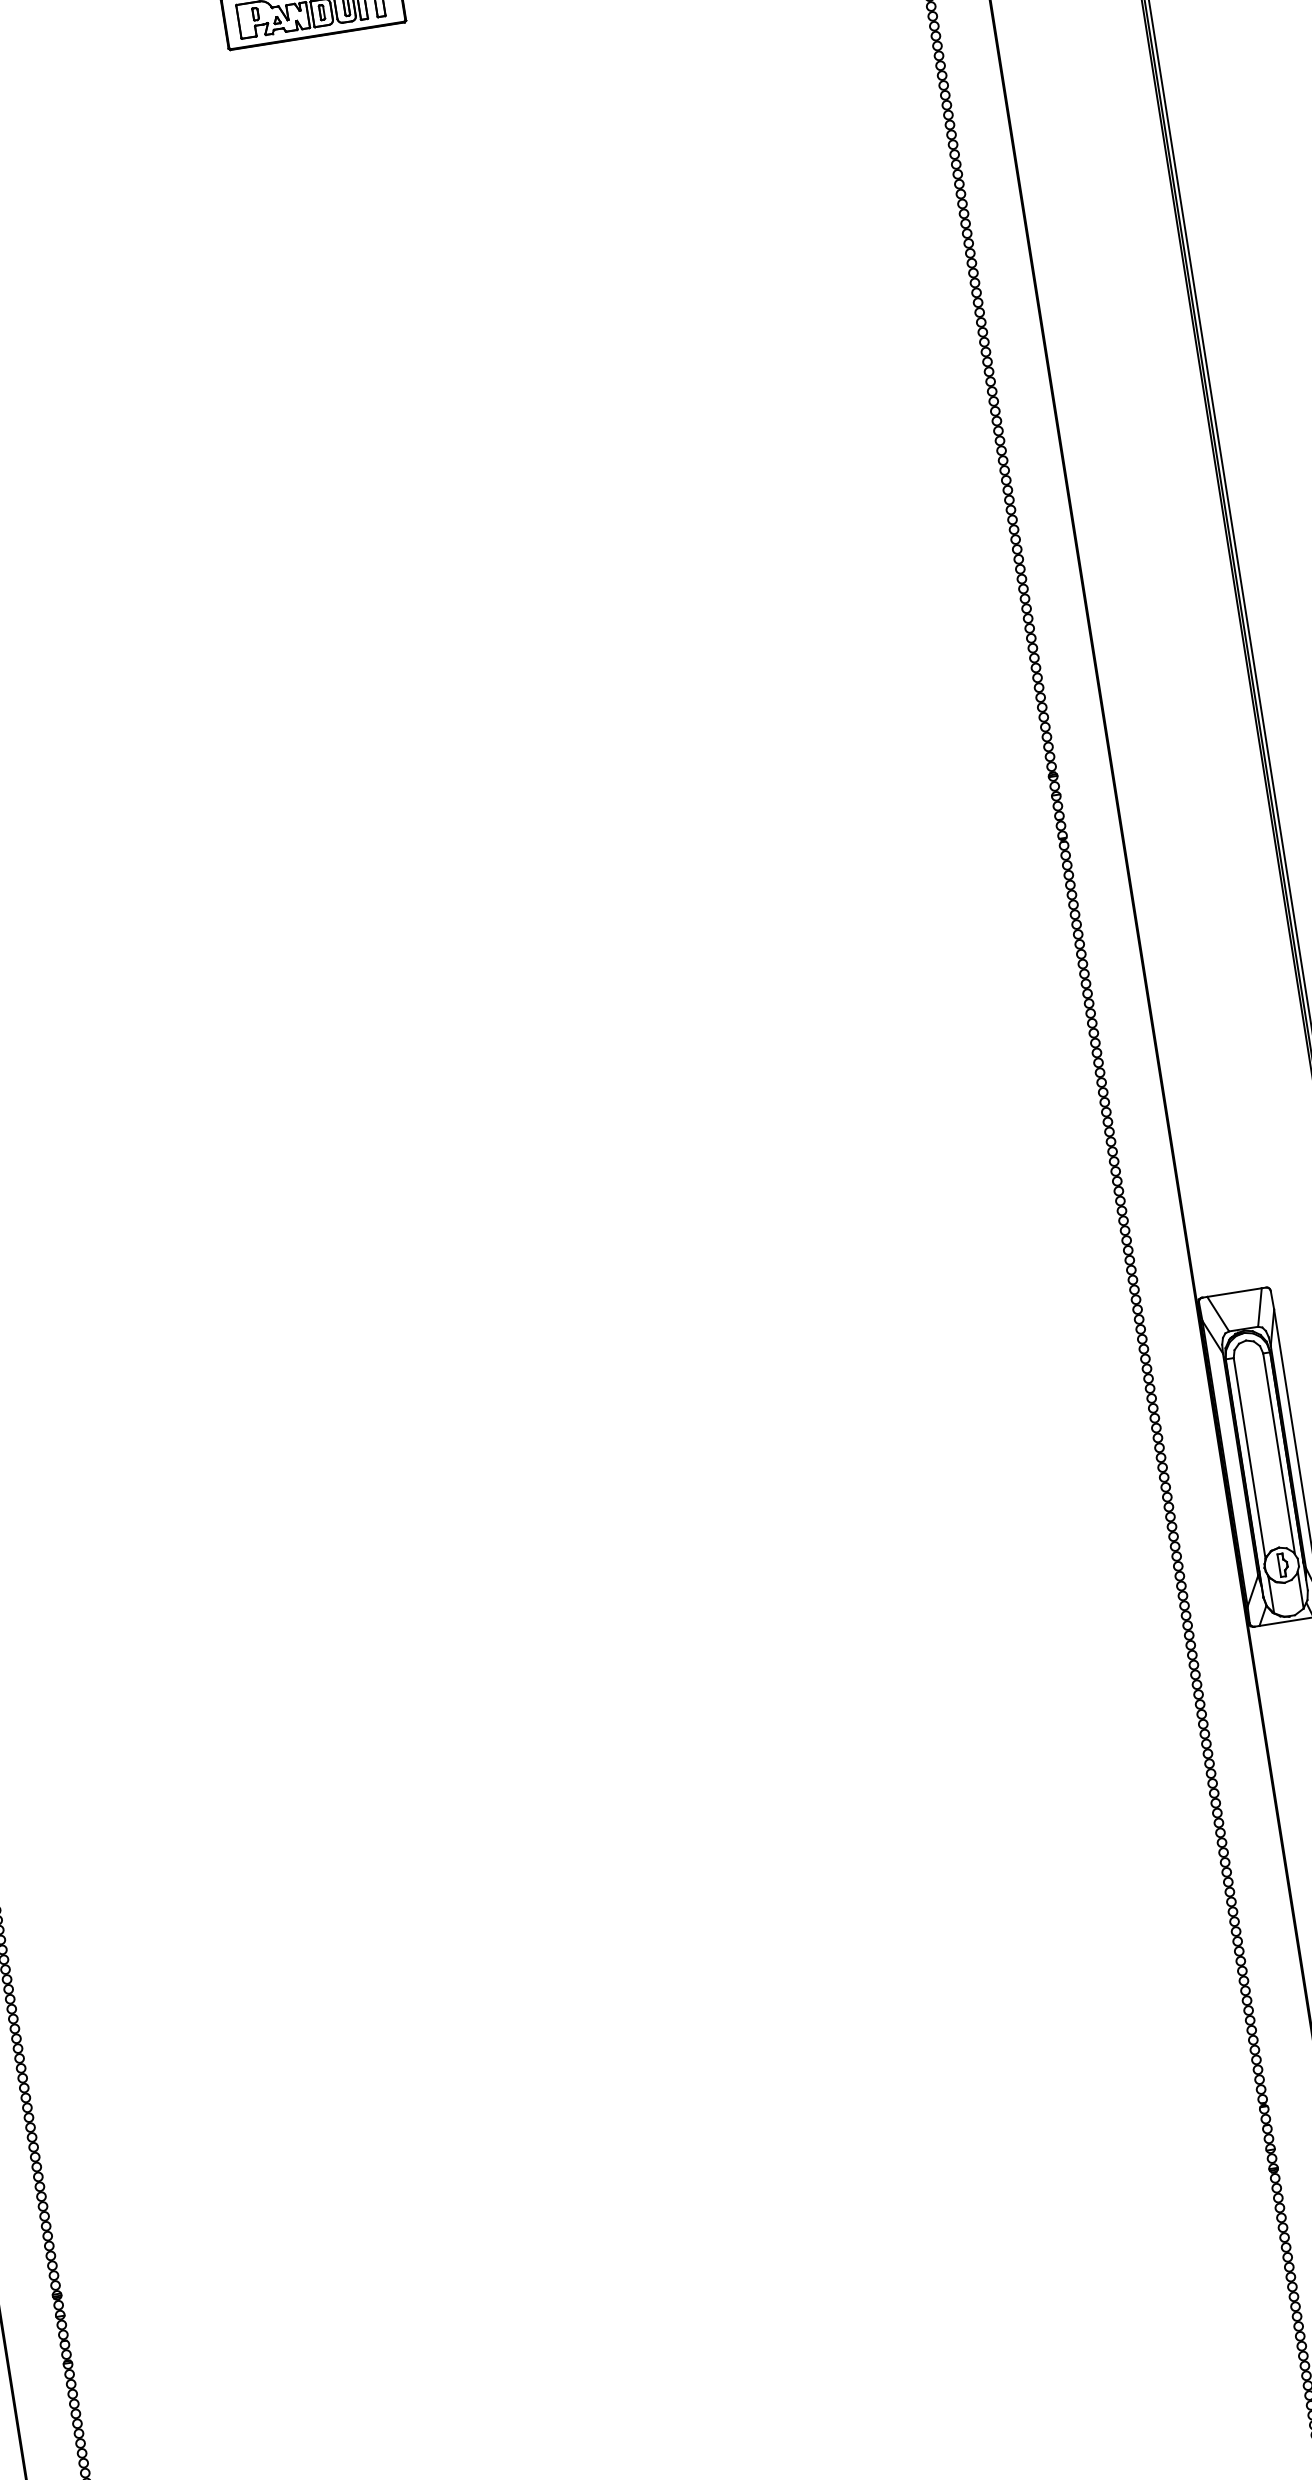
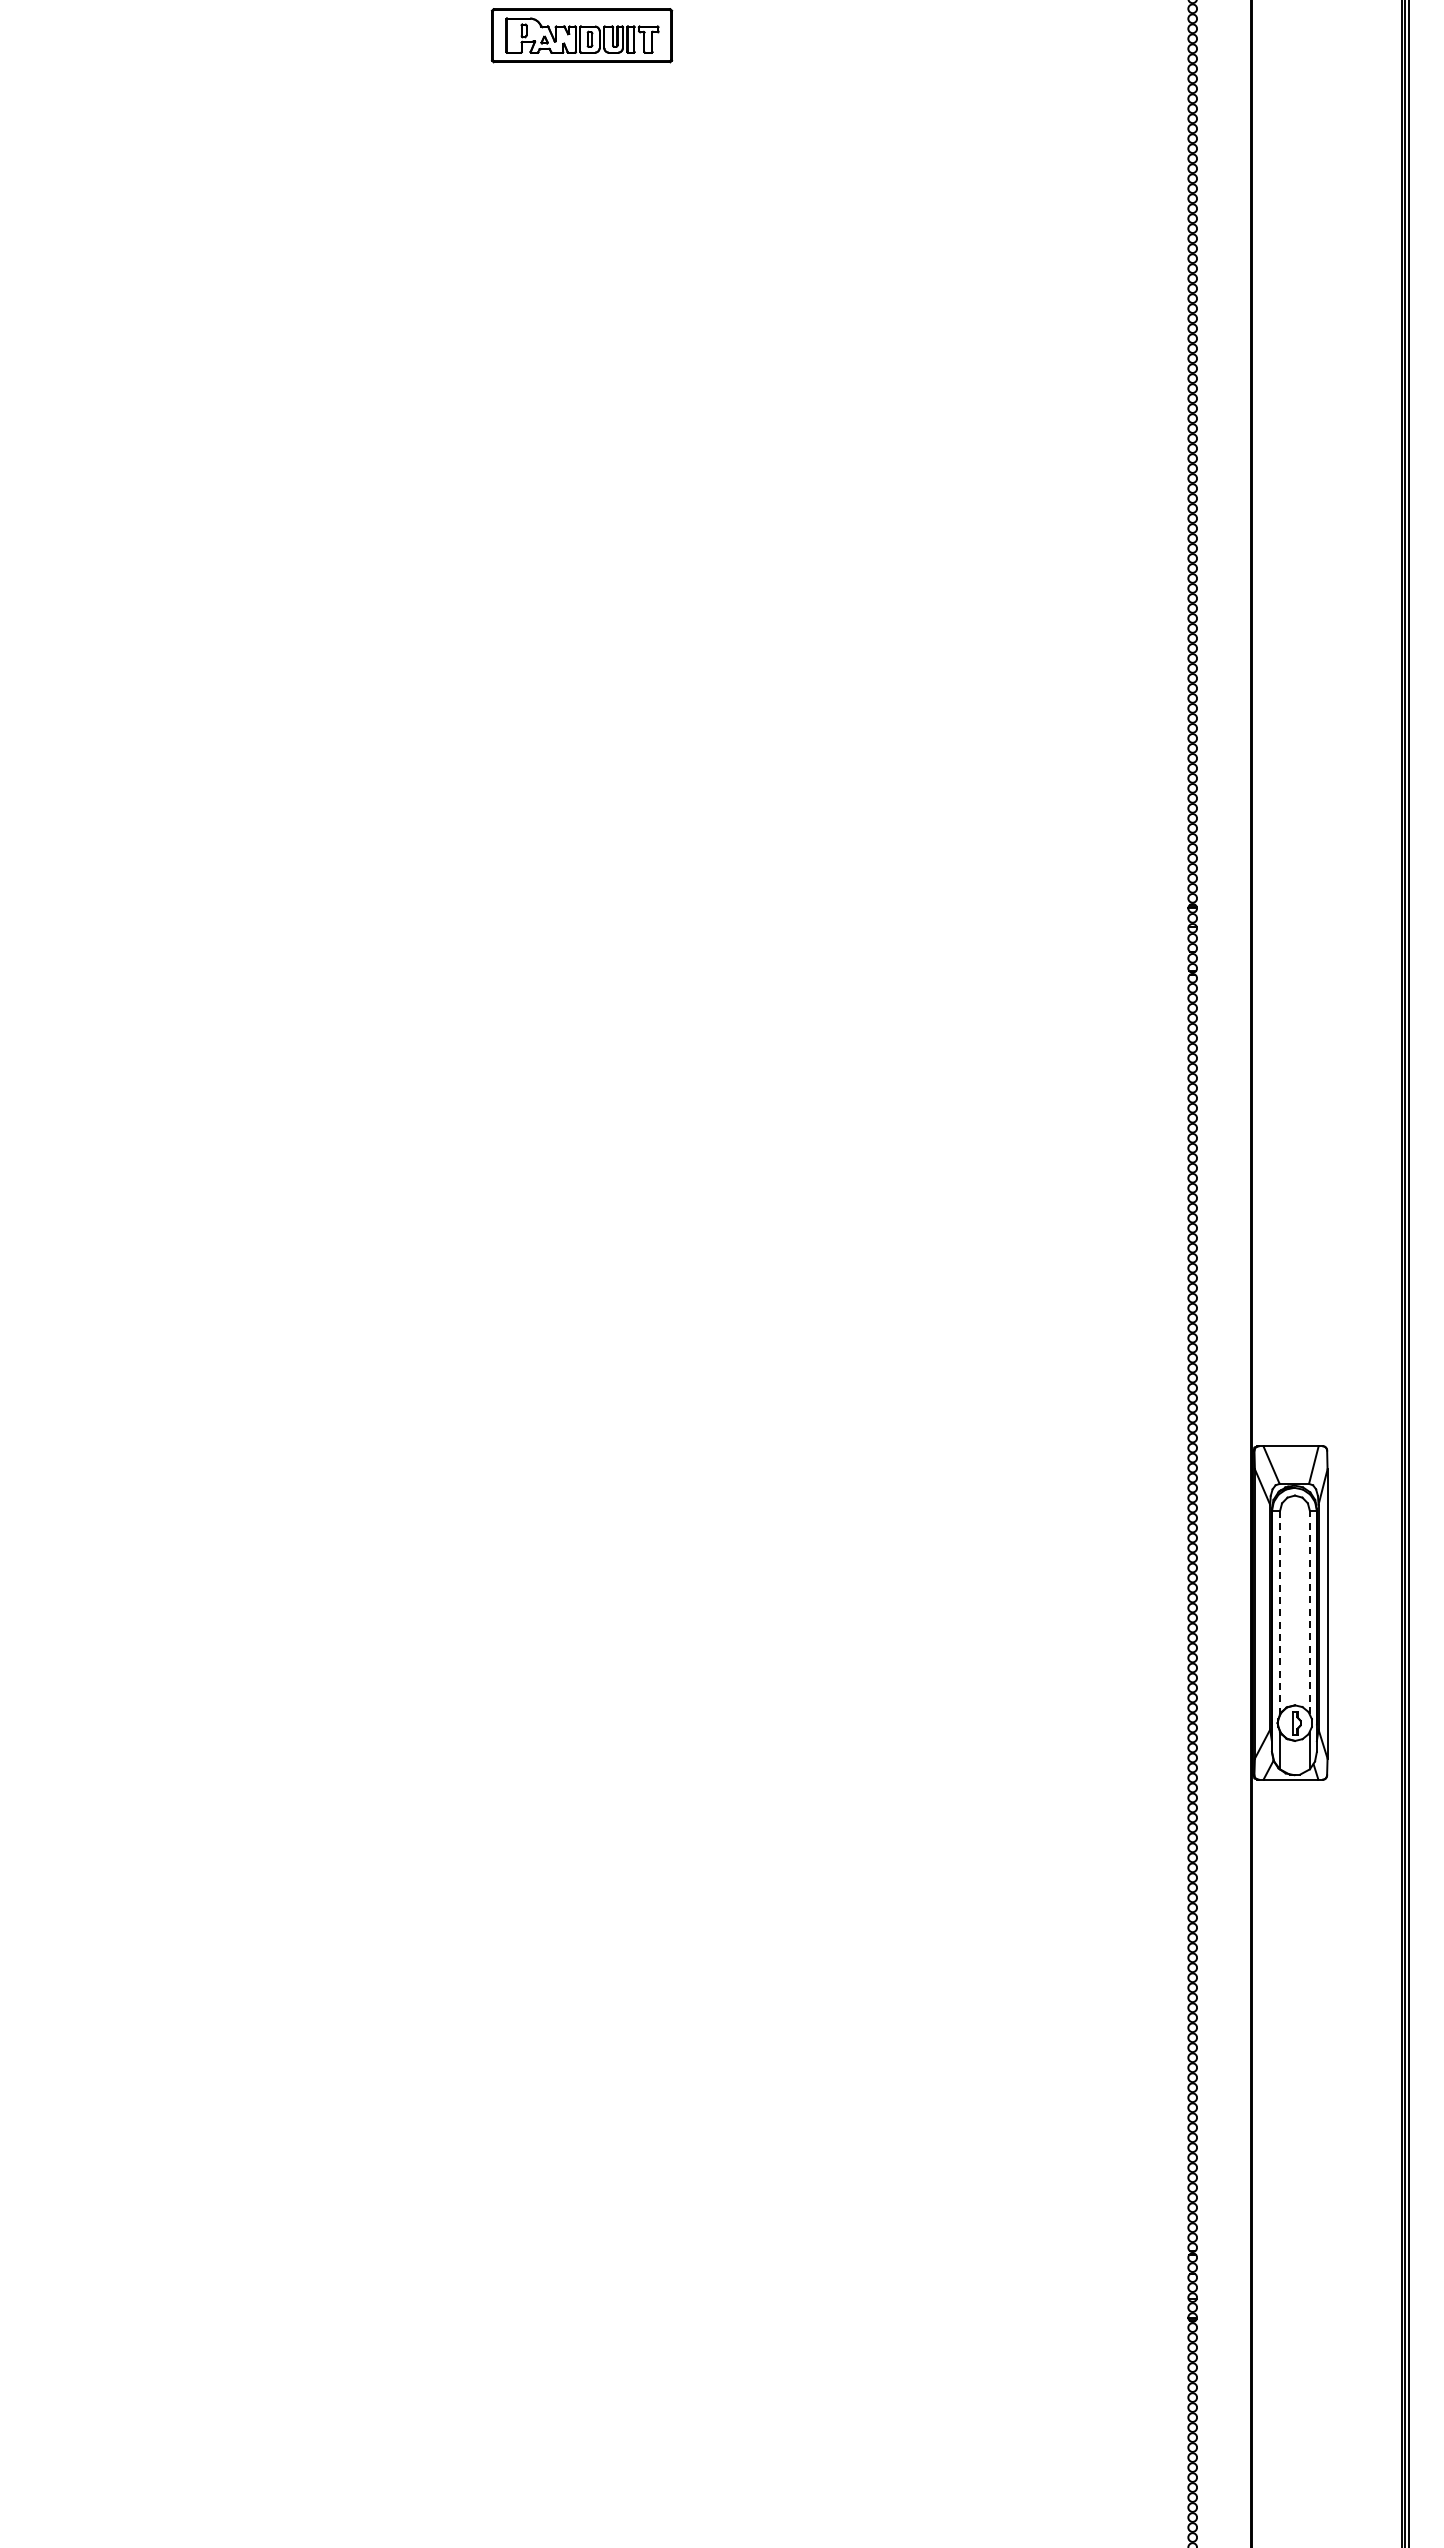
line: (1278, 1452) -> (1309, 1611), solid -> dashed
line: (1250, 1458) -> (1280, 1612), solid -> dashed

